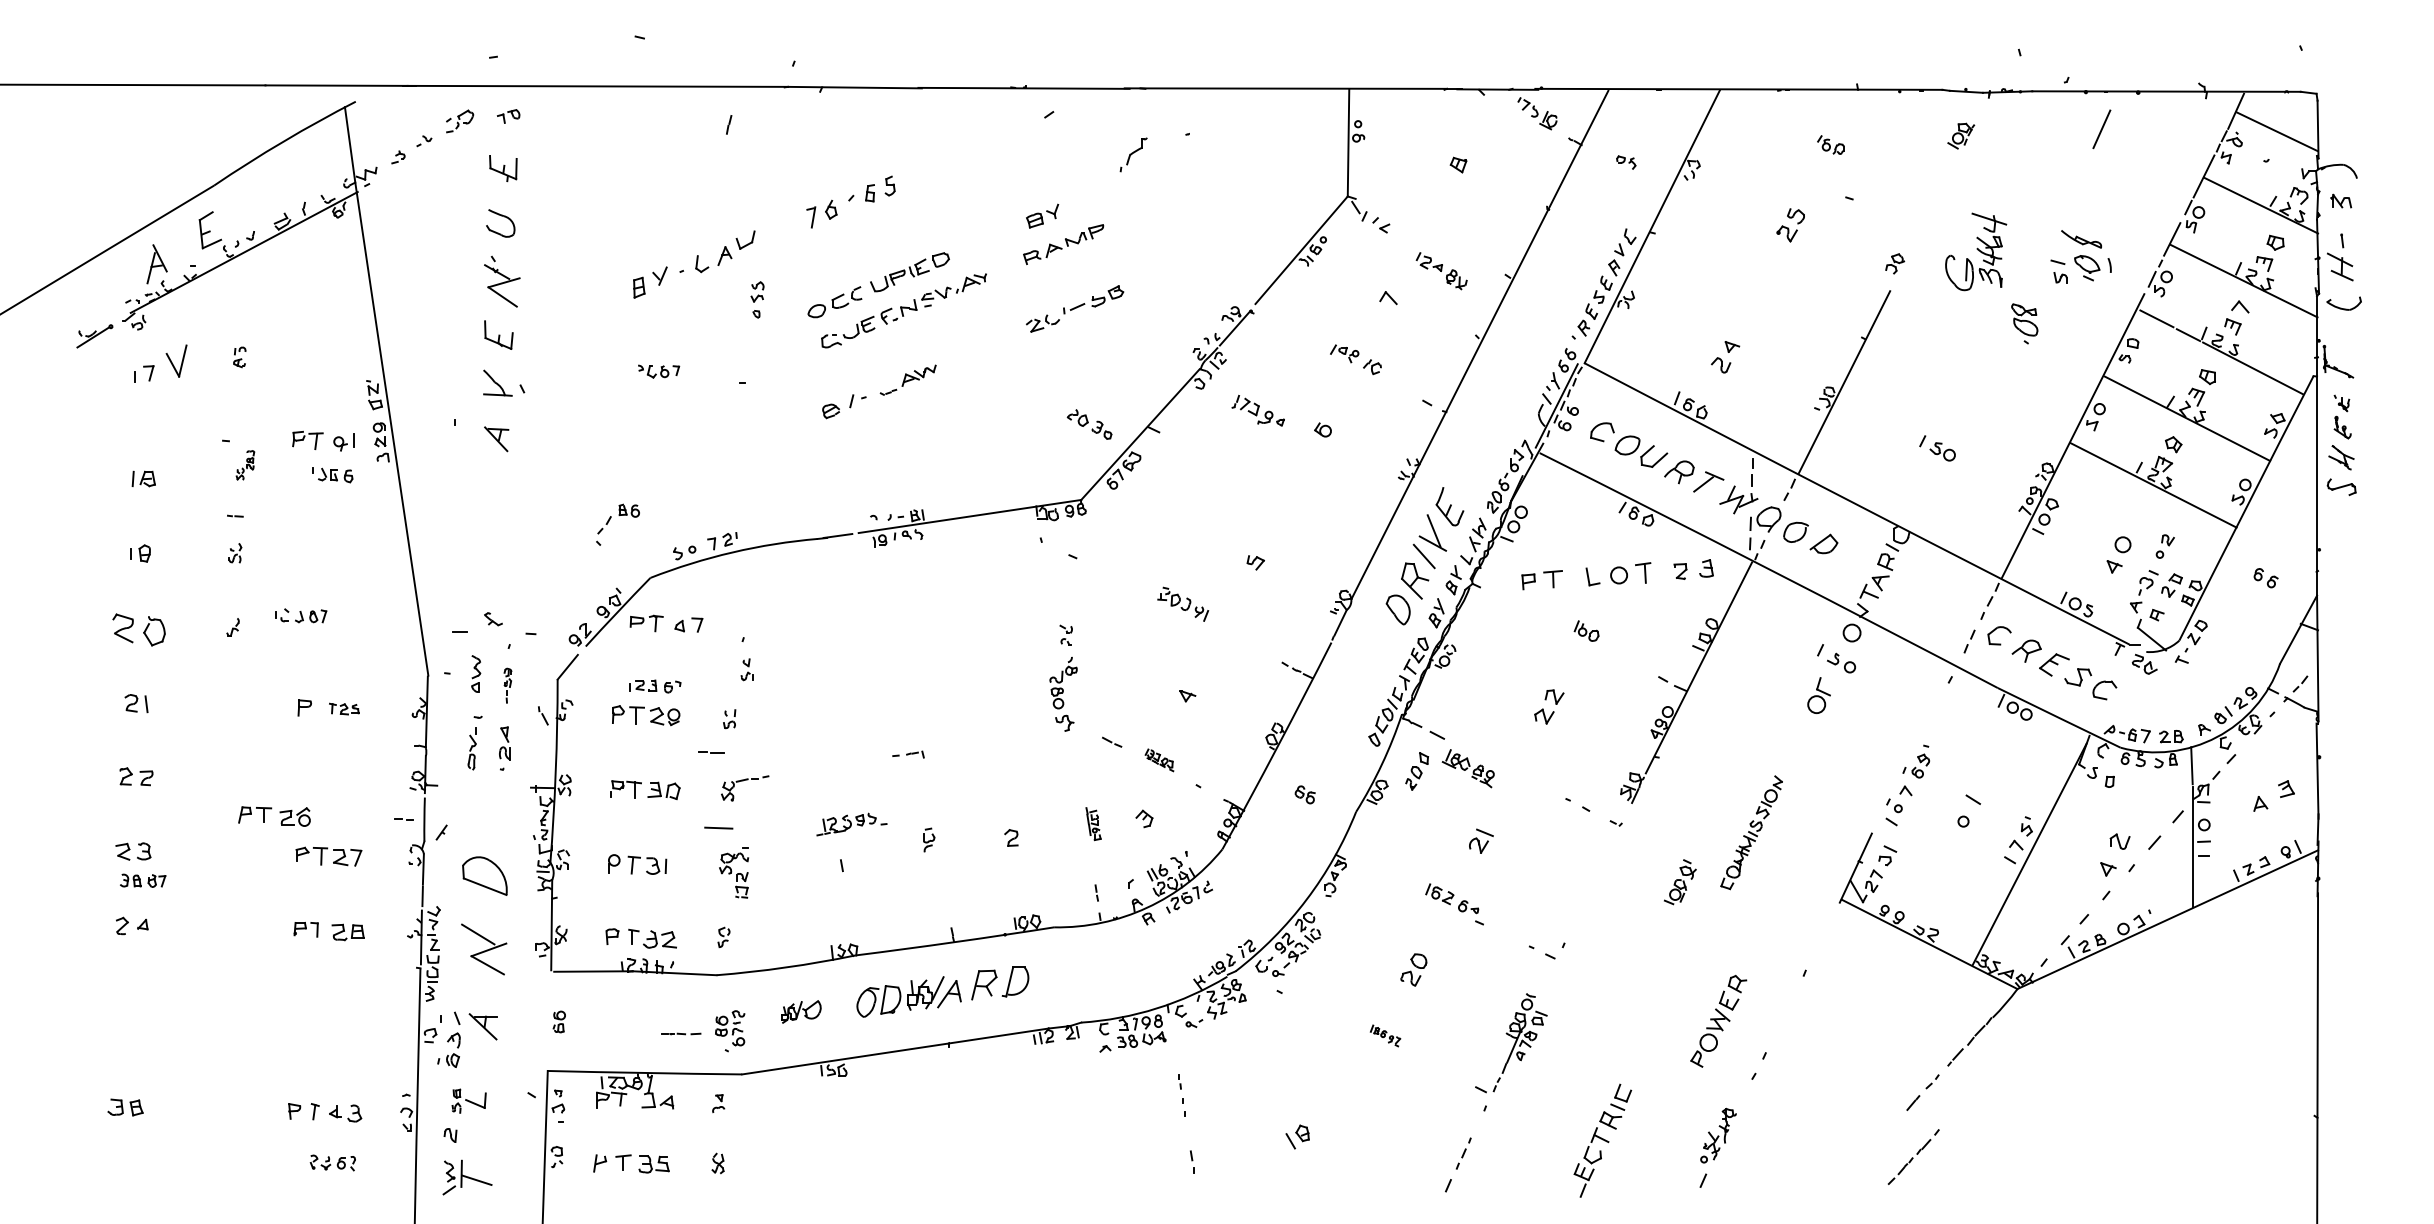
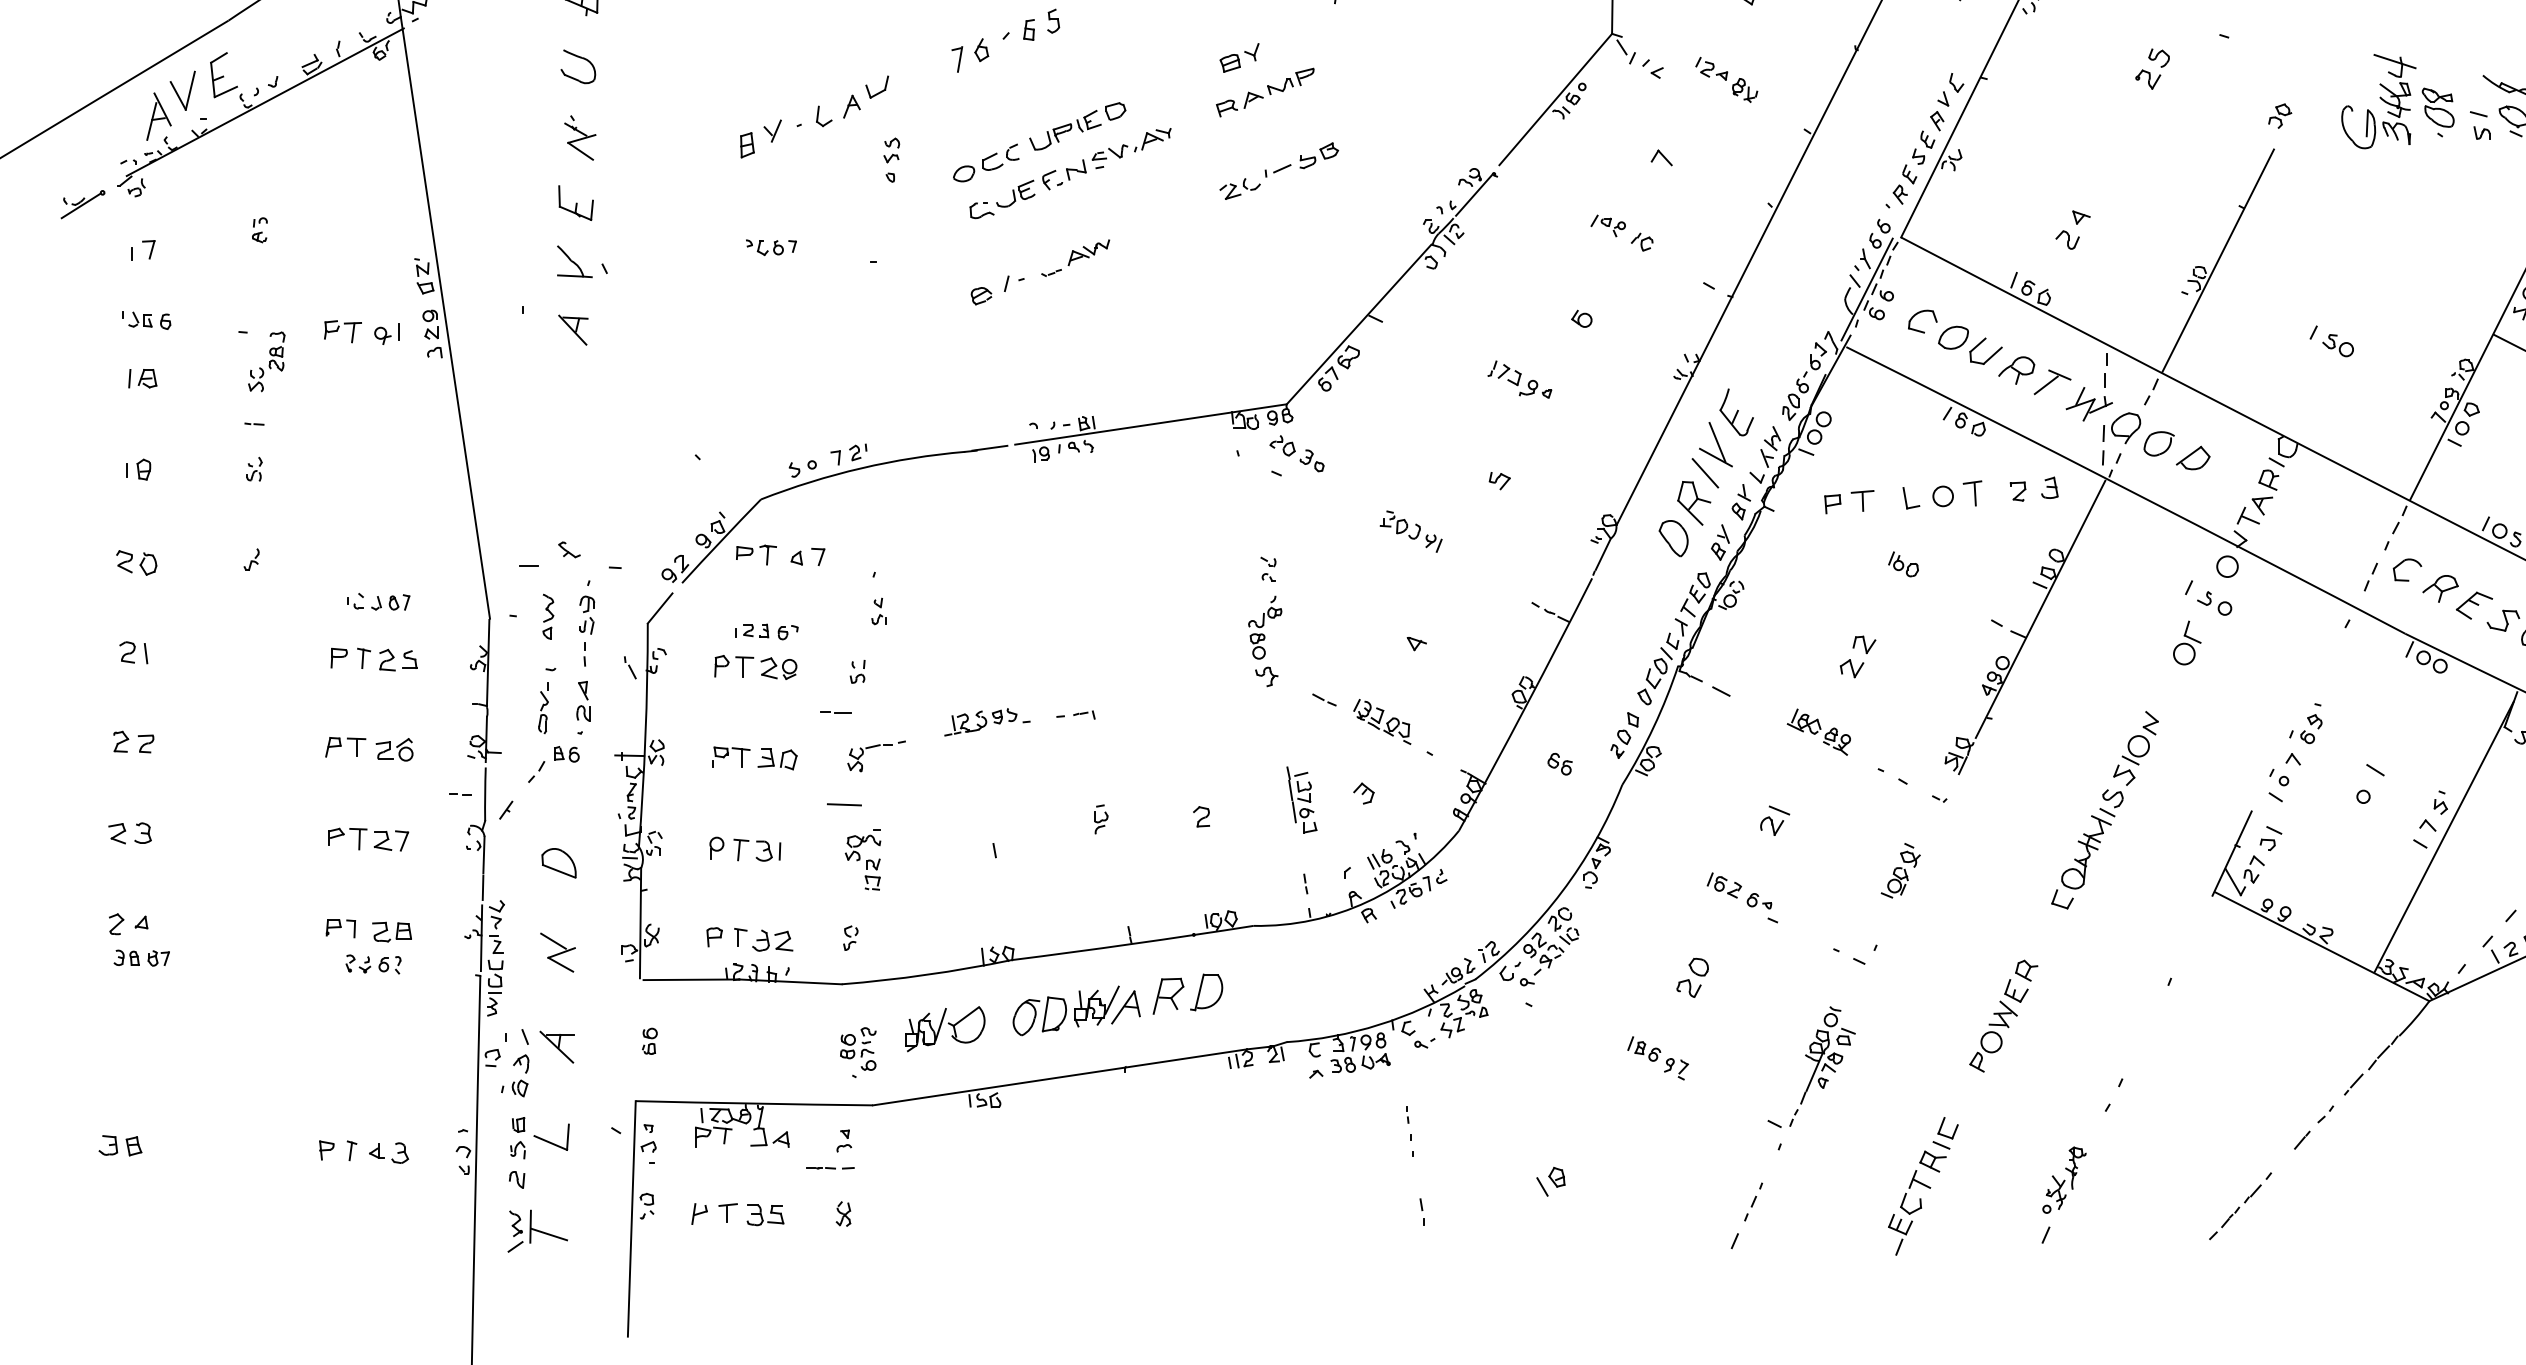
part: (1441, 271) -> (1726, 80), moved
part: (502, 281) -> (580, 137), size x0.71
part: (2024, 323) -> (2437, 112), moved
part: (176, 360) -> (182, 90), moved
part: (1257, 410) -> (1518, 379), moved
part: (1089, 424) -> (1296, 453), moved
part: (245, 465) -> (266, 362), size x1.67
part: (332, 475) -> (146, 320), moved
part: (618, 518) -> (553, 763), moved
part: (301, 615) -> (379, 601), moved
part: (138, 629) -> (136, 562), size x0.62
part: (507, 685) -> (586, 630), size x1.67
part: (344, 708) -> (387, 658), size x1.67
part: (1159, 760) -> (1382, 722), size x1.67
part: (1467, 768) -> (1817, 732), moved
part: (1416, 771) -> (1623, 735), moved
part: (279, 812) -> (375, 744), moved
part: (1093, 823) -> (1301, 799), size x1.67
part: (851, 824) -> (986, 722), moved
part: (1751, 832) -> (2104, 810), size x1.43
part: (484, 875) -> (558, 862), size x0.62
part: (143, 880) -> (142, 957), moved
part: (1680, 882) -> (1900, 871), moved
part: (483, 948) -> (557, 951), size x0.62
part: (801, 1011) -> (945, 1028), size x1.67
part: (1718, 1021) -> (2003, 1016), moved
part: (681, 1033) -> (830, 1167), moved
part: (1385, 1035) -> (1658, 1057), size x1.67
part: (468, 1100) -> (538, 1137), size x1.43
part: (1913, 1156) -> (2240, 1205), moved
part: (332, 1162) -> (373, 963), moved

